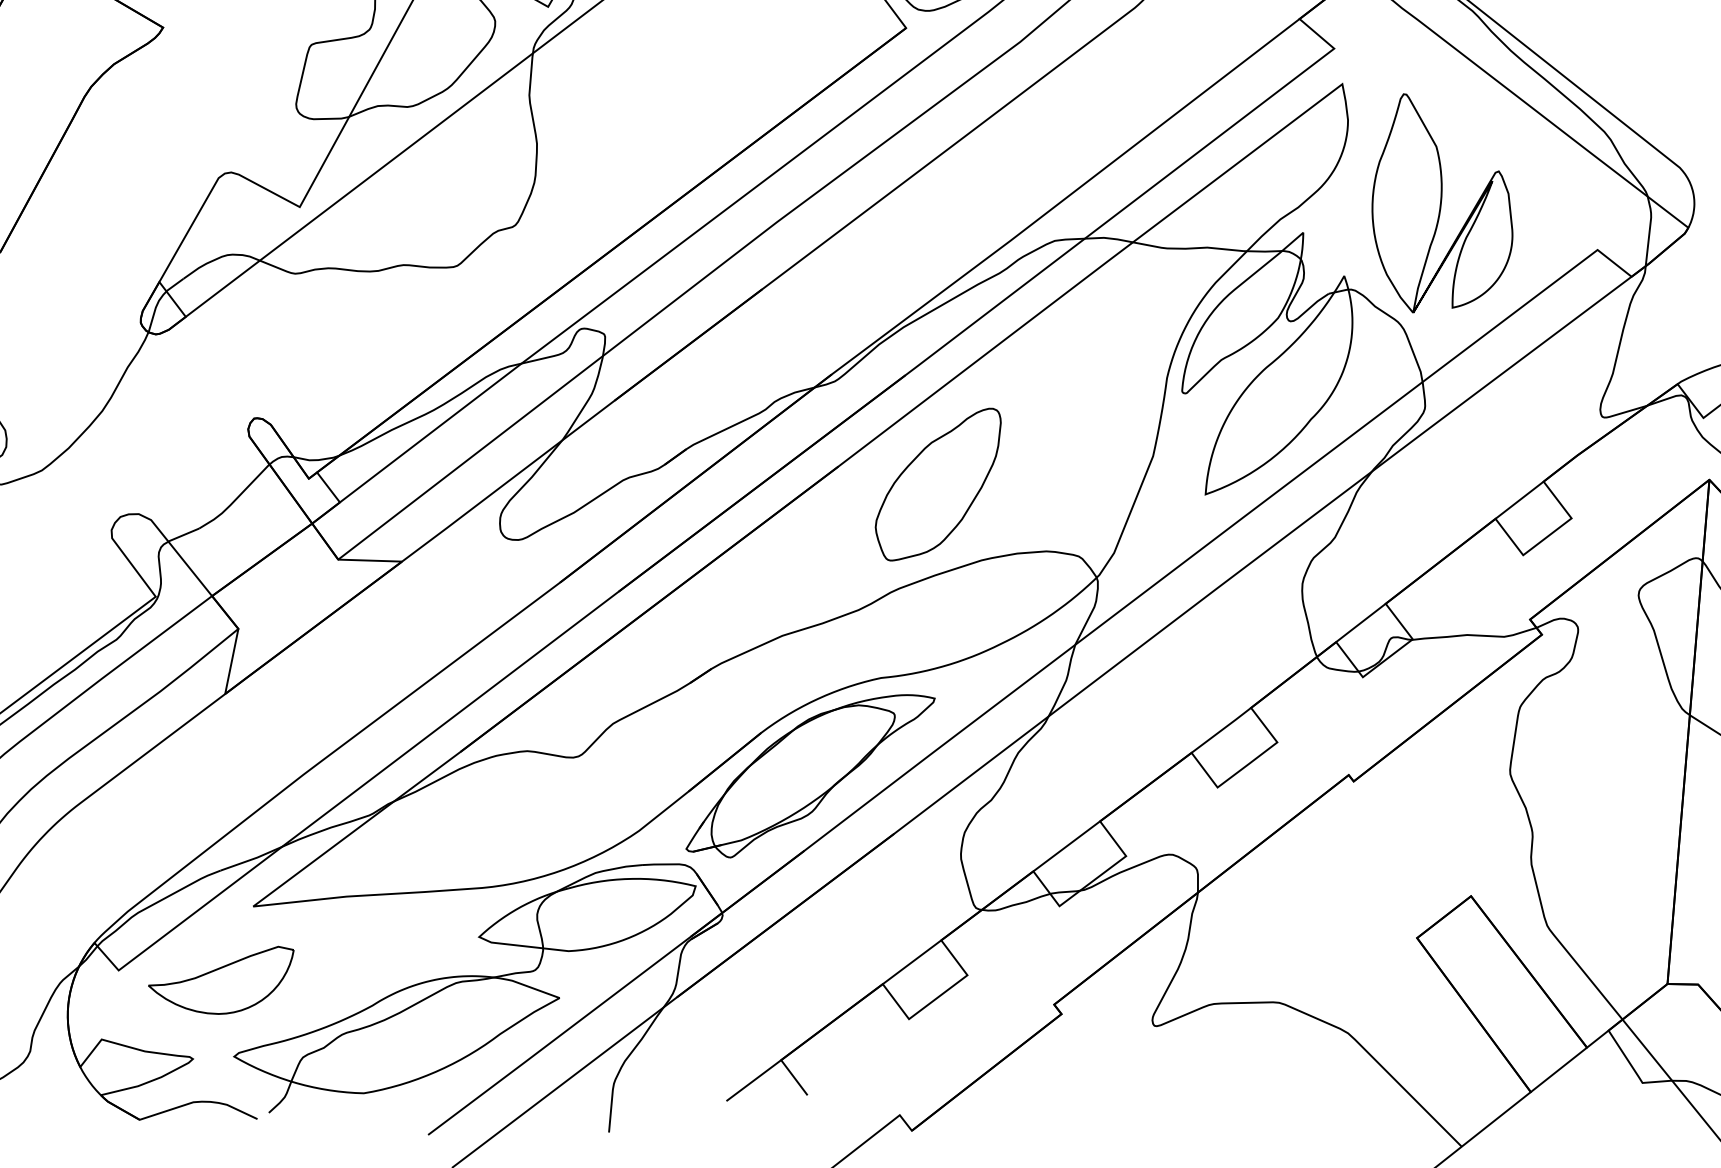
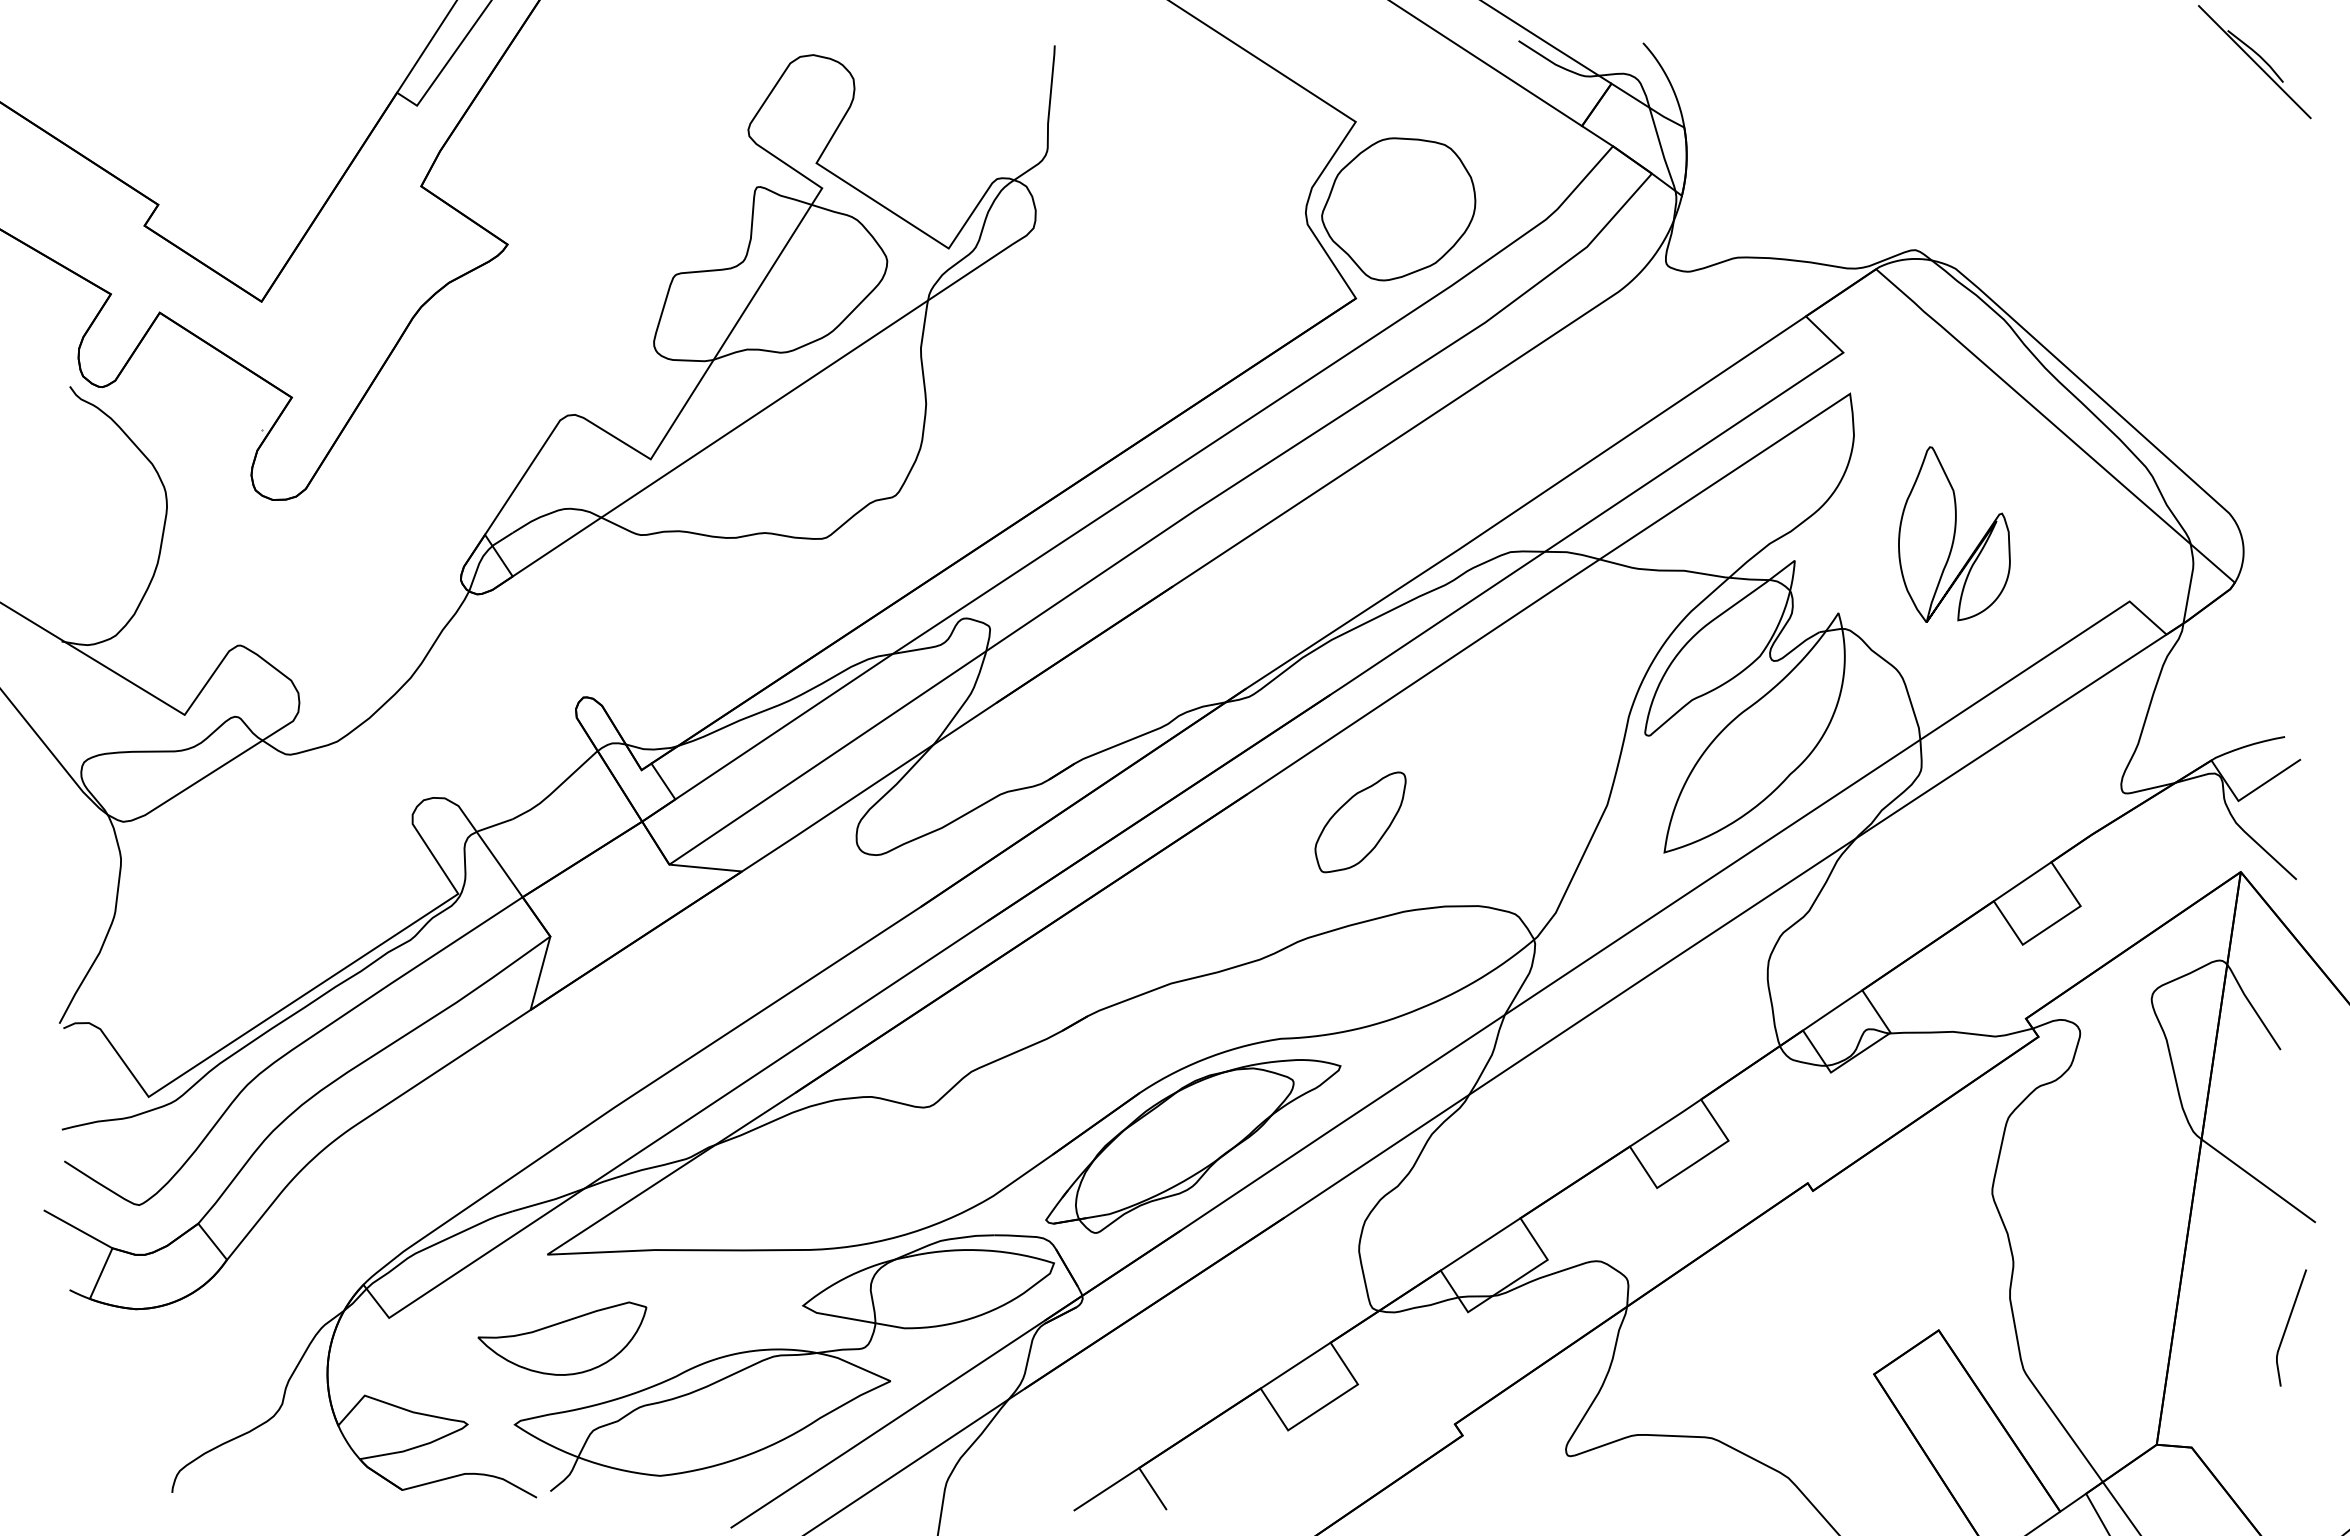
part: (1441, 201) -> (1954, 534), size x0.7
part: (938, 484) -> (1360, 822), size x0.6
part: (222, 981) -> (562, 1338), moved

